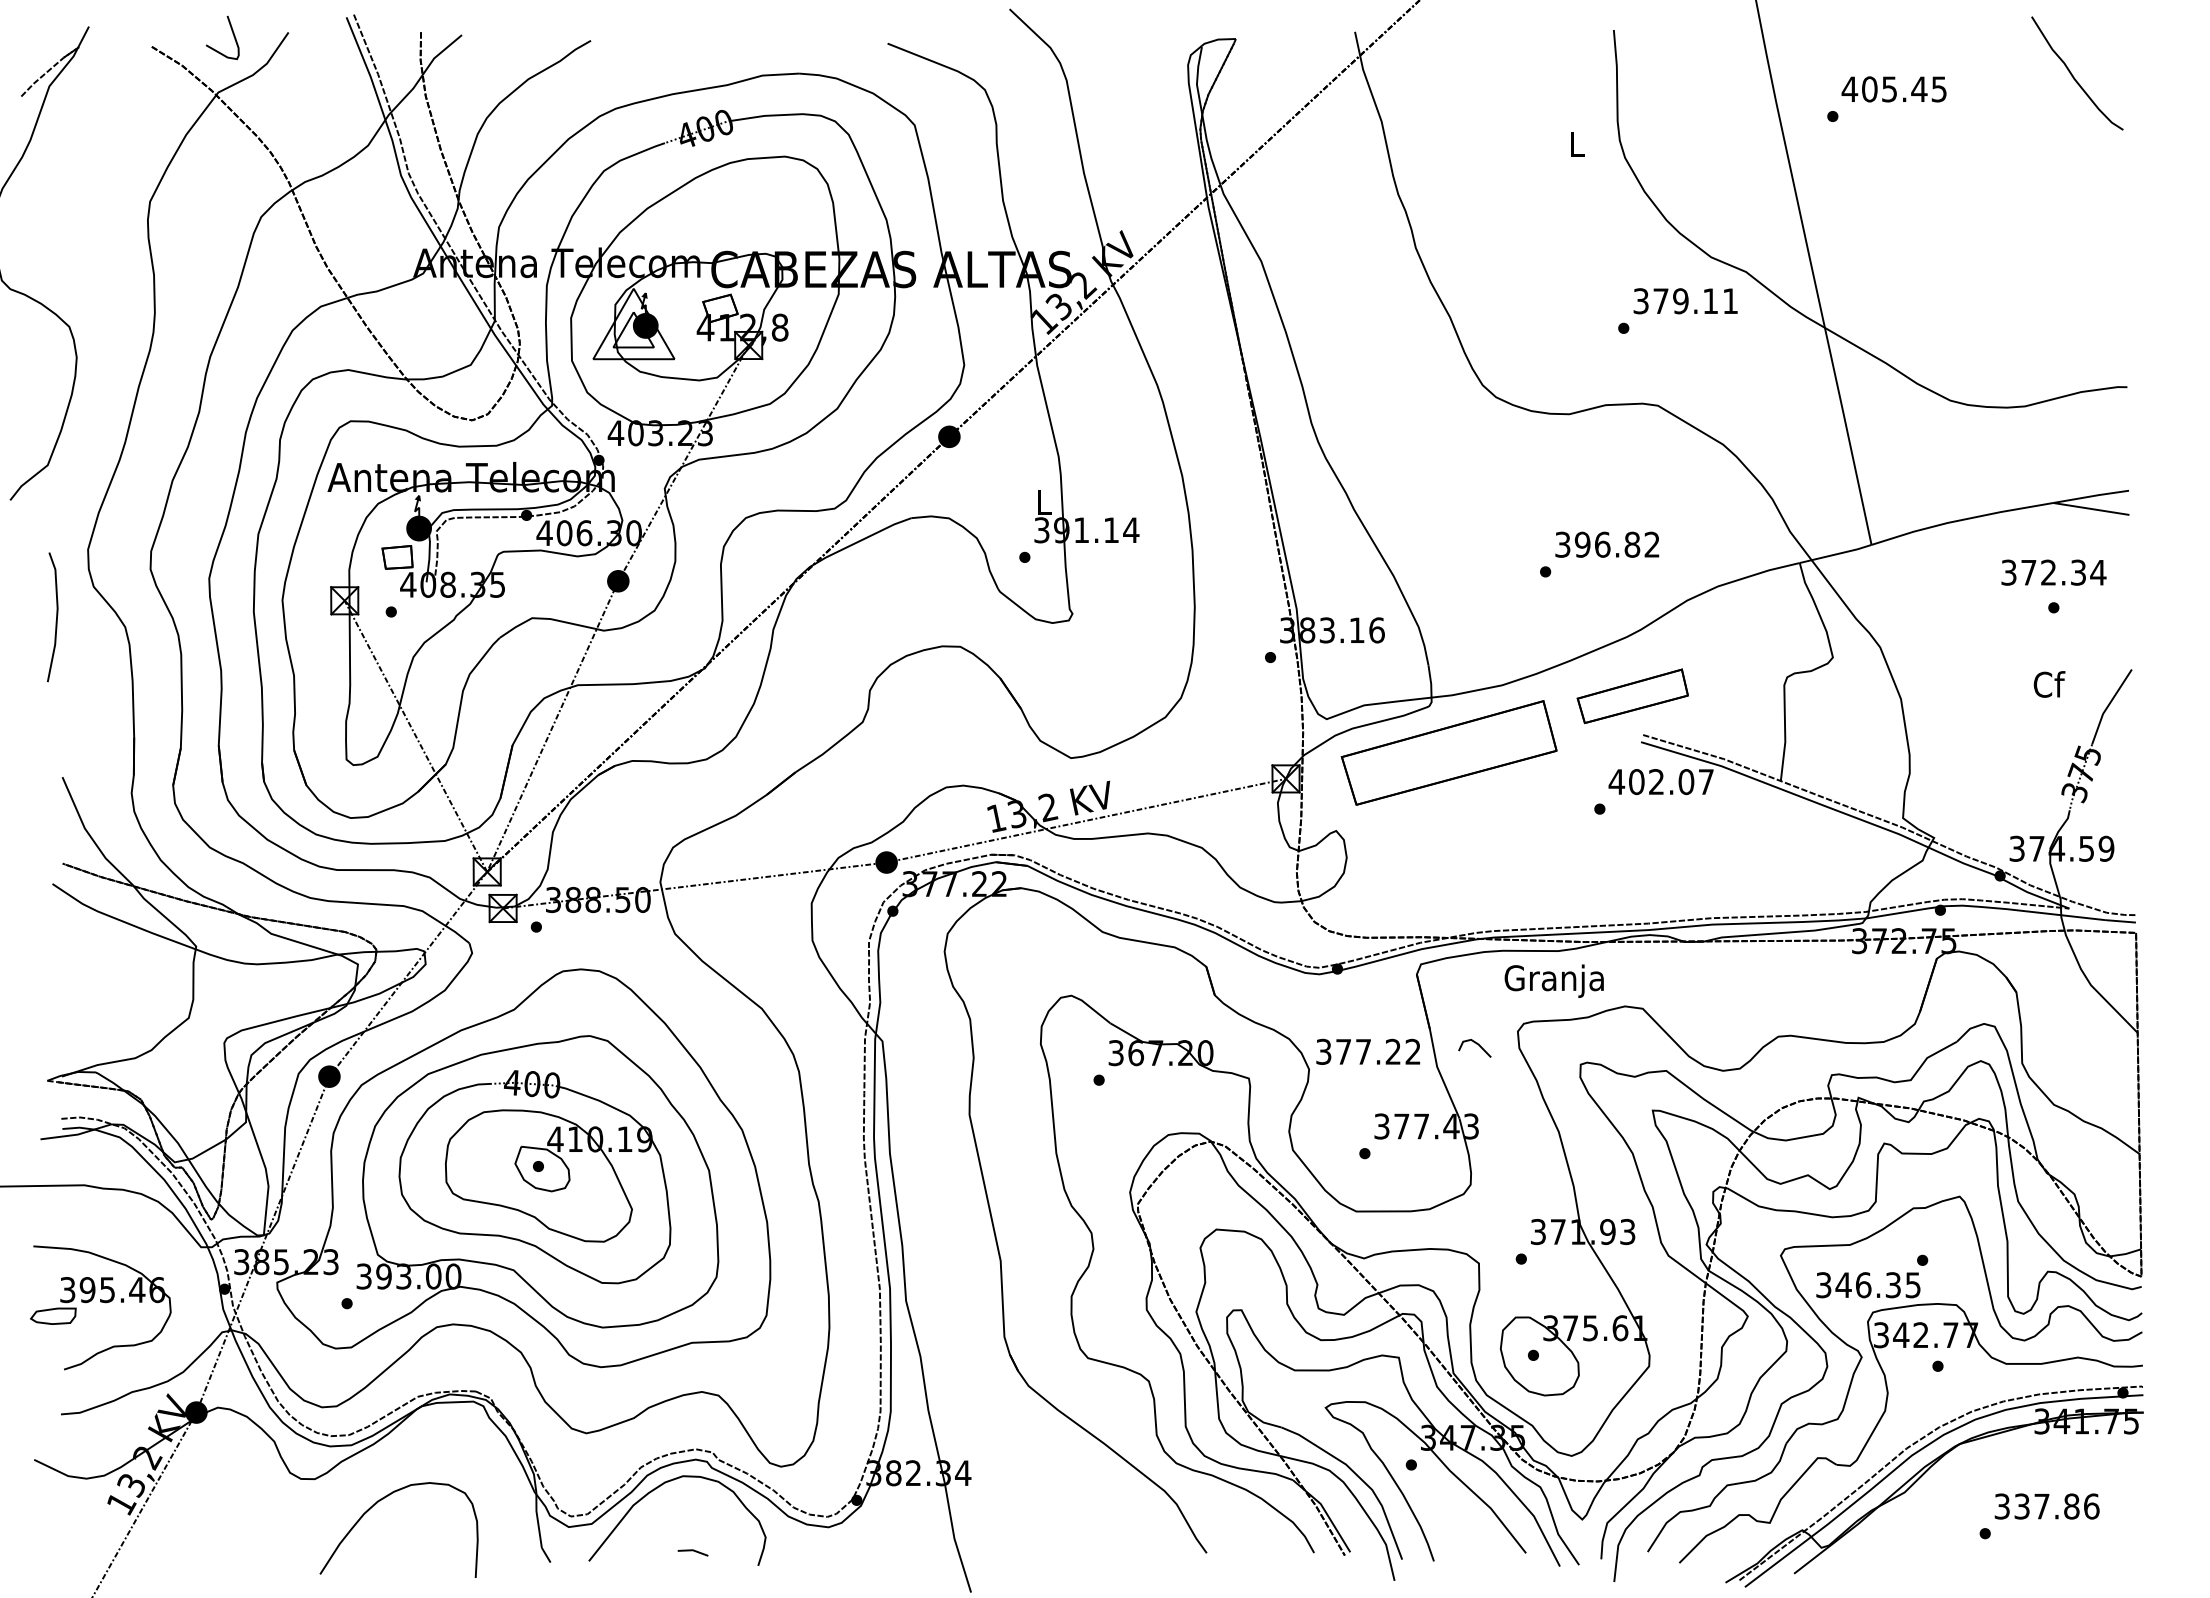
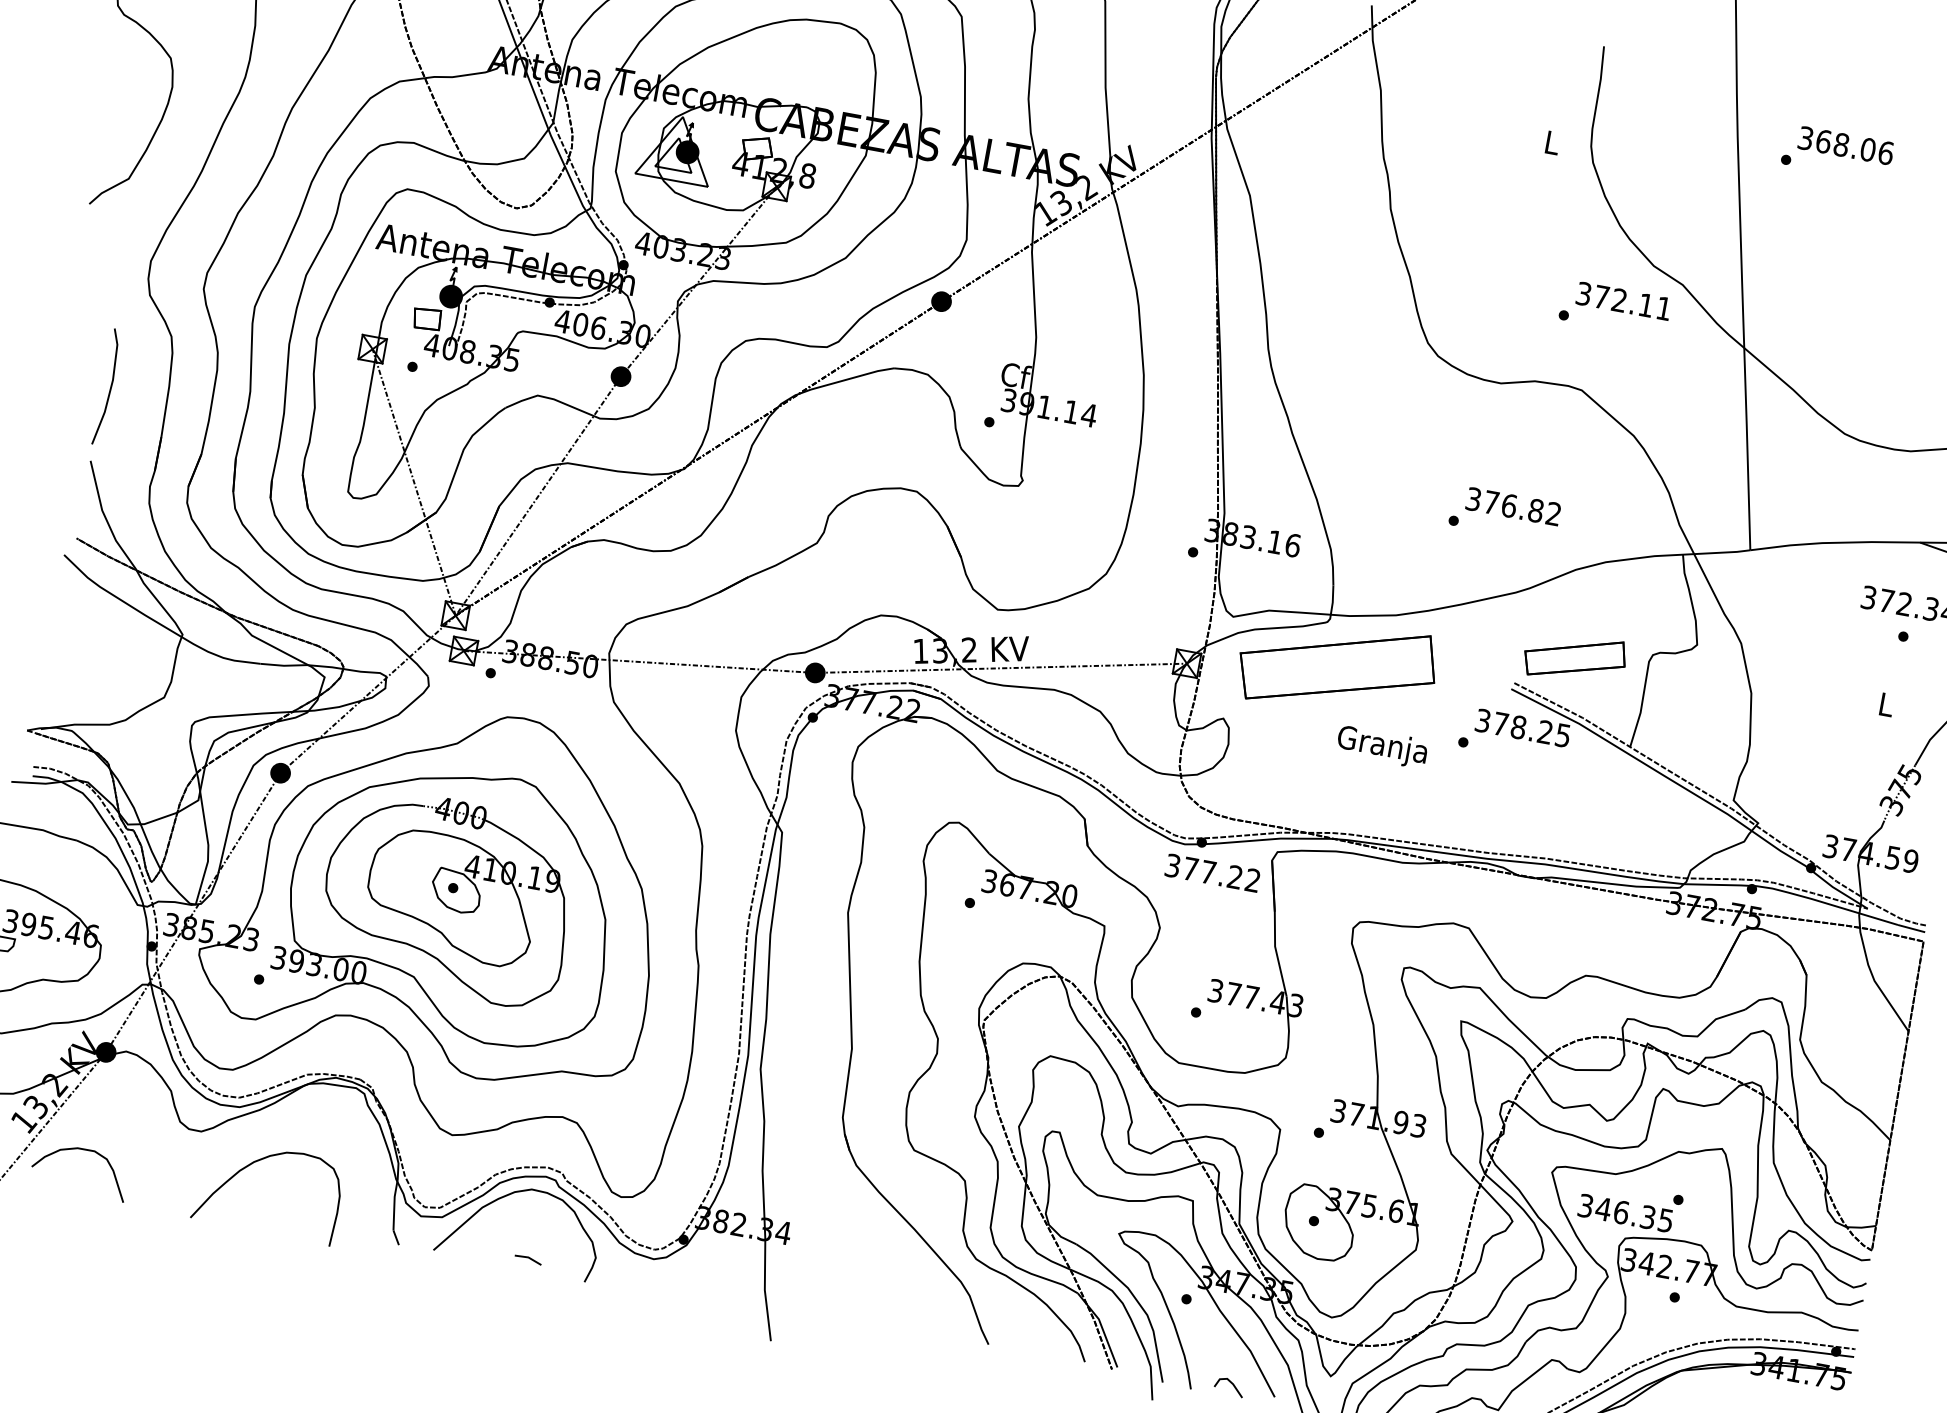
text: (1894, 89) -> (1845, 145), 405.45 -> 368.06
text: (1680, 301) -> (1619, 300), 379.11 -> 372.11
text: (1044, 501) -> (1016, 375), L -> Cf
text: (1582, 544) -> (1491, 502), 396.82 -> 376.82
line: (56, 617) -> (110, 387), moved
text: (2049, 684) -> (1886, 704), Cf -> L
part: (1632, 696) -> (1574, 658), moved
text: (1660, 782) -> (1522, 728), 402.07 -> 378.25
text: (1553, 980) -> (1381, 746), moved
line: (1476, 1044) -> (1231, 1383), moved
text: (1368, 1051) -> (1212, 872), moved
curve: (191, 1522) -> (83, 1150), added

